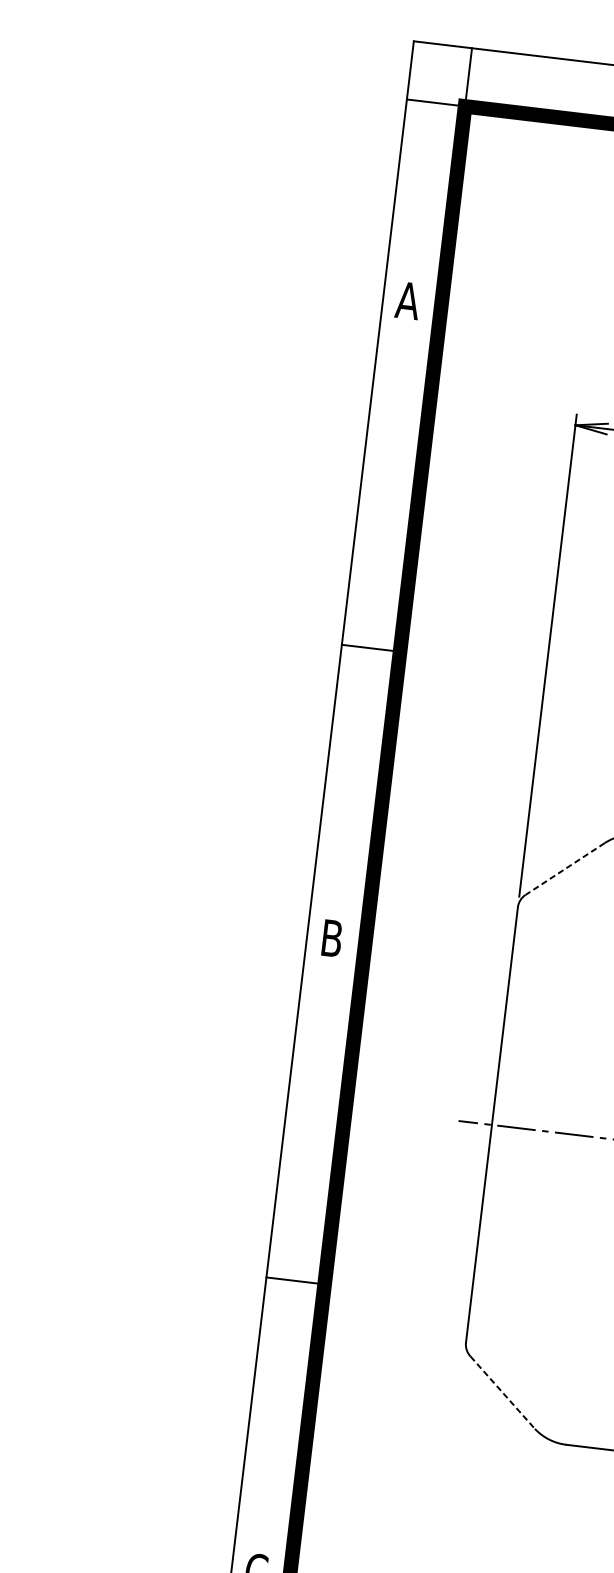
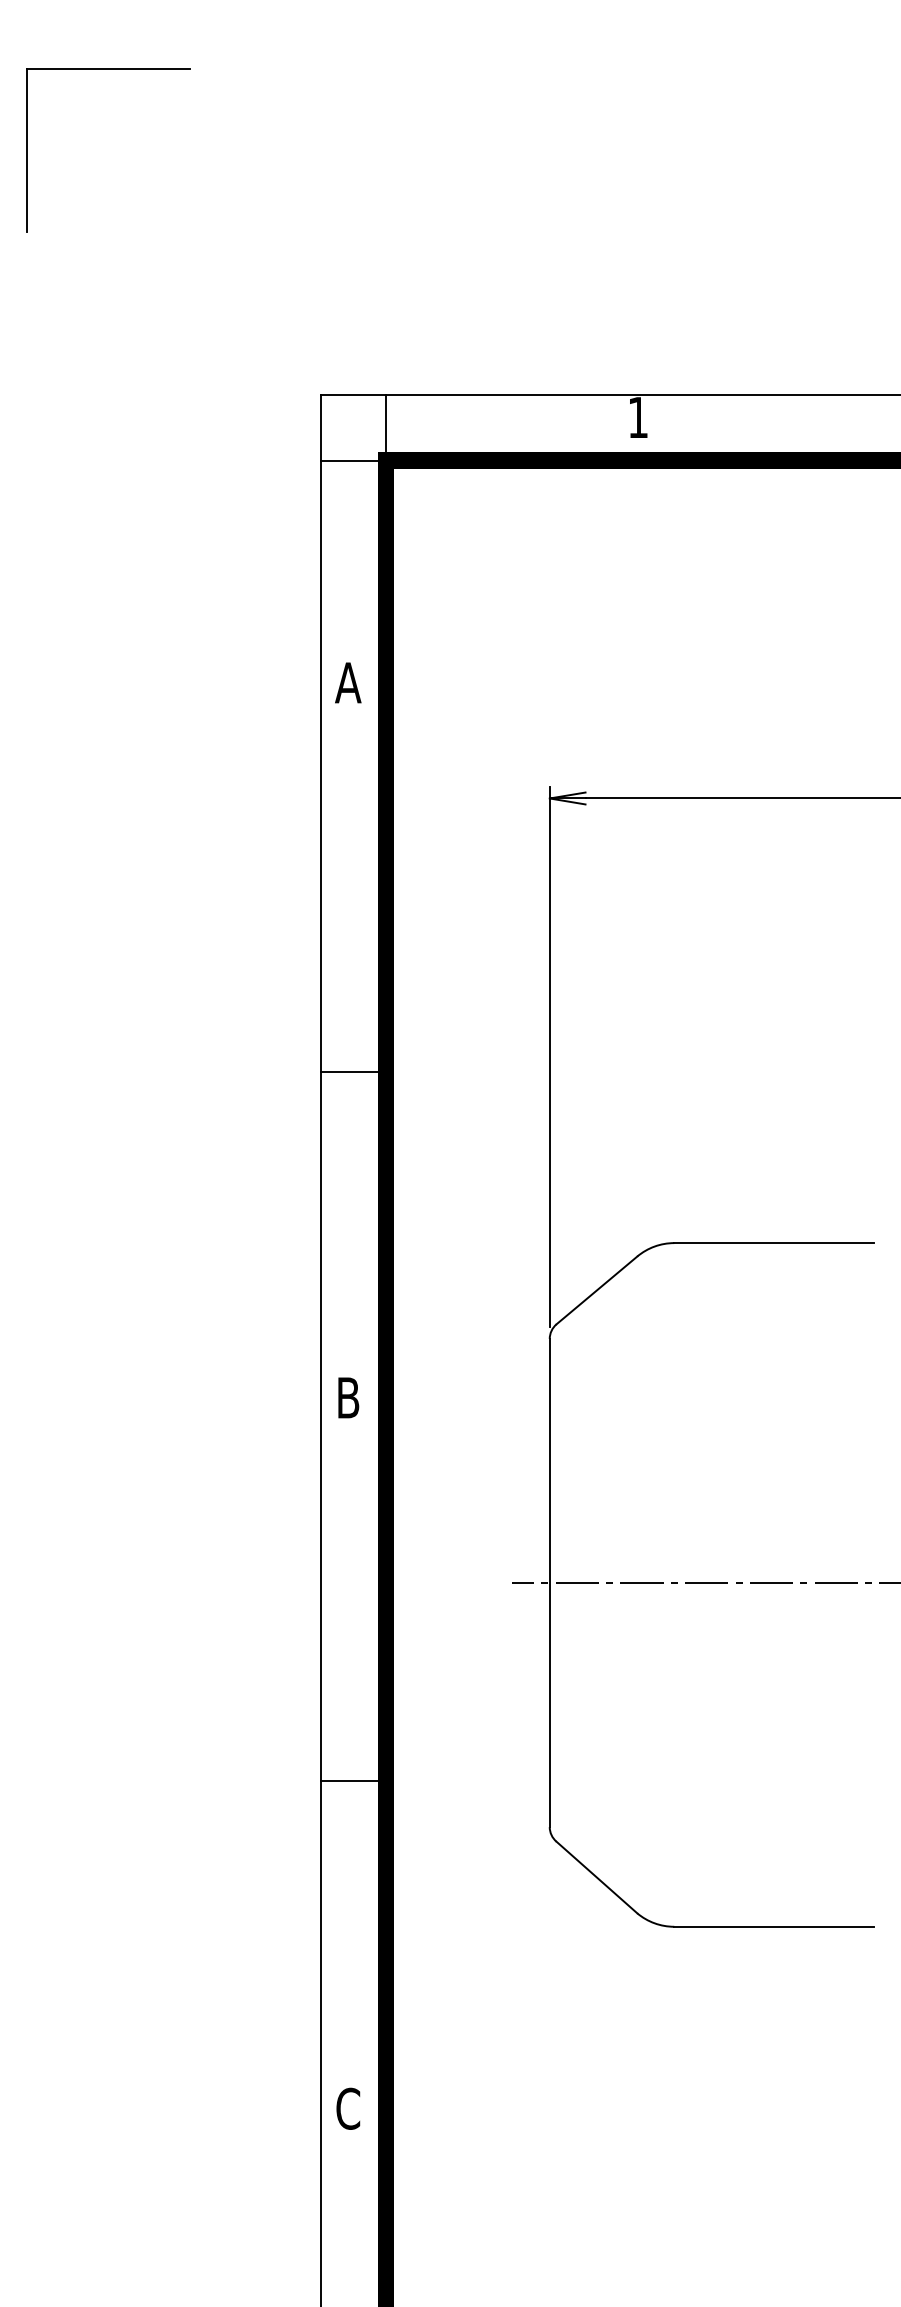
line: (564, 869) -> (596, 1290), dashed -> solid
line: (502, 1392) -> (596, 1877), dashed -> solid

